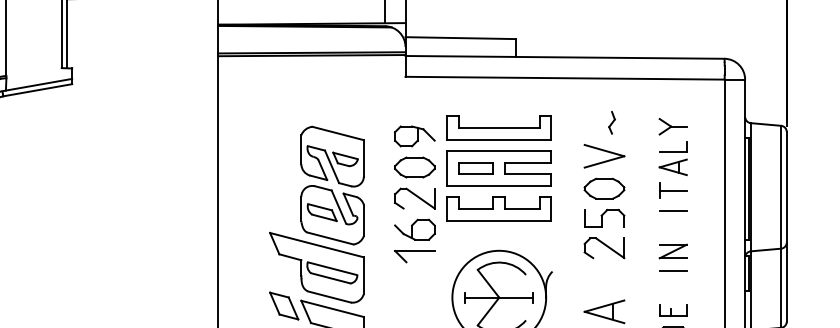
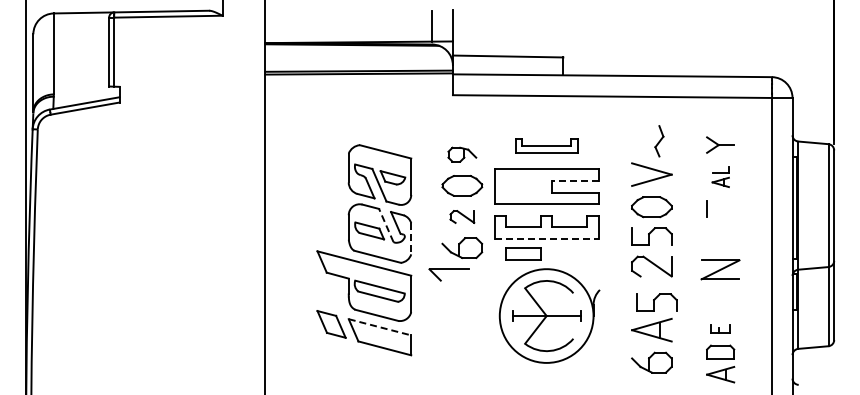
part: (612, 122) -> (659, 140), size x1.4
part: (499, 128) -> (546, 146), size x0.6
part: (415, 136) -> (462, 154), size x0.7
part: (673, 159) -> (720, 177), size x0.6
line: (528, 163) -> (575, 181), solid -> dashed
part: (476, 168) -> (523, 253), moved
line: (673, 190) -> (720, 208), removed
part: (415, 198) -> (462, 216), size x0.6
line: (339, 207) -> (386, 225), solid -> dashed
line: (673, 210) -> (720, 228), removed
line: (364, 220) -> (411, 238), solid -> dashed
line: (500, 220) -> (547, 238), solid -> dashed
part: (673, 251) -> (720, 269), size x1.4
part: (414, 256) -> (448, 274), moved
line: (673, 270) -> (720, 288), removed
part: (609, 284) -> (656, 302), added
line: (333, 309) -> (380, 327), solid -> dashed
part: (673, 310) -> (720, 328), size x0.7

